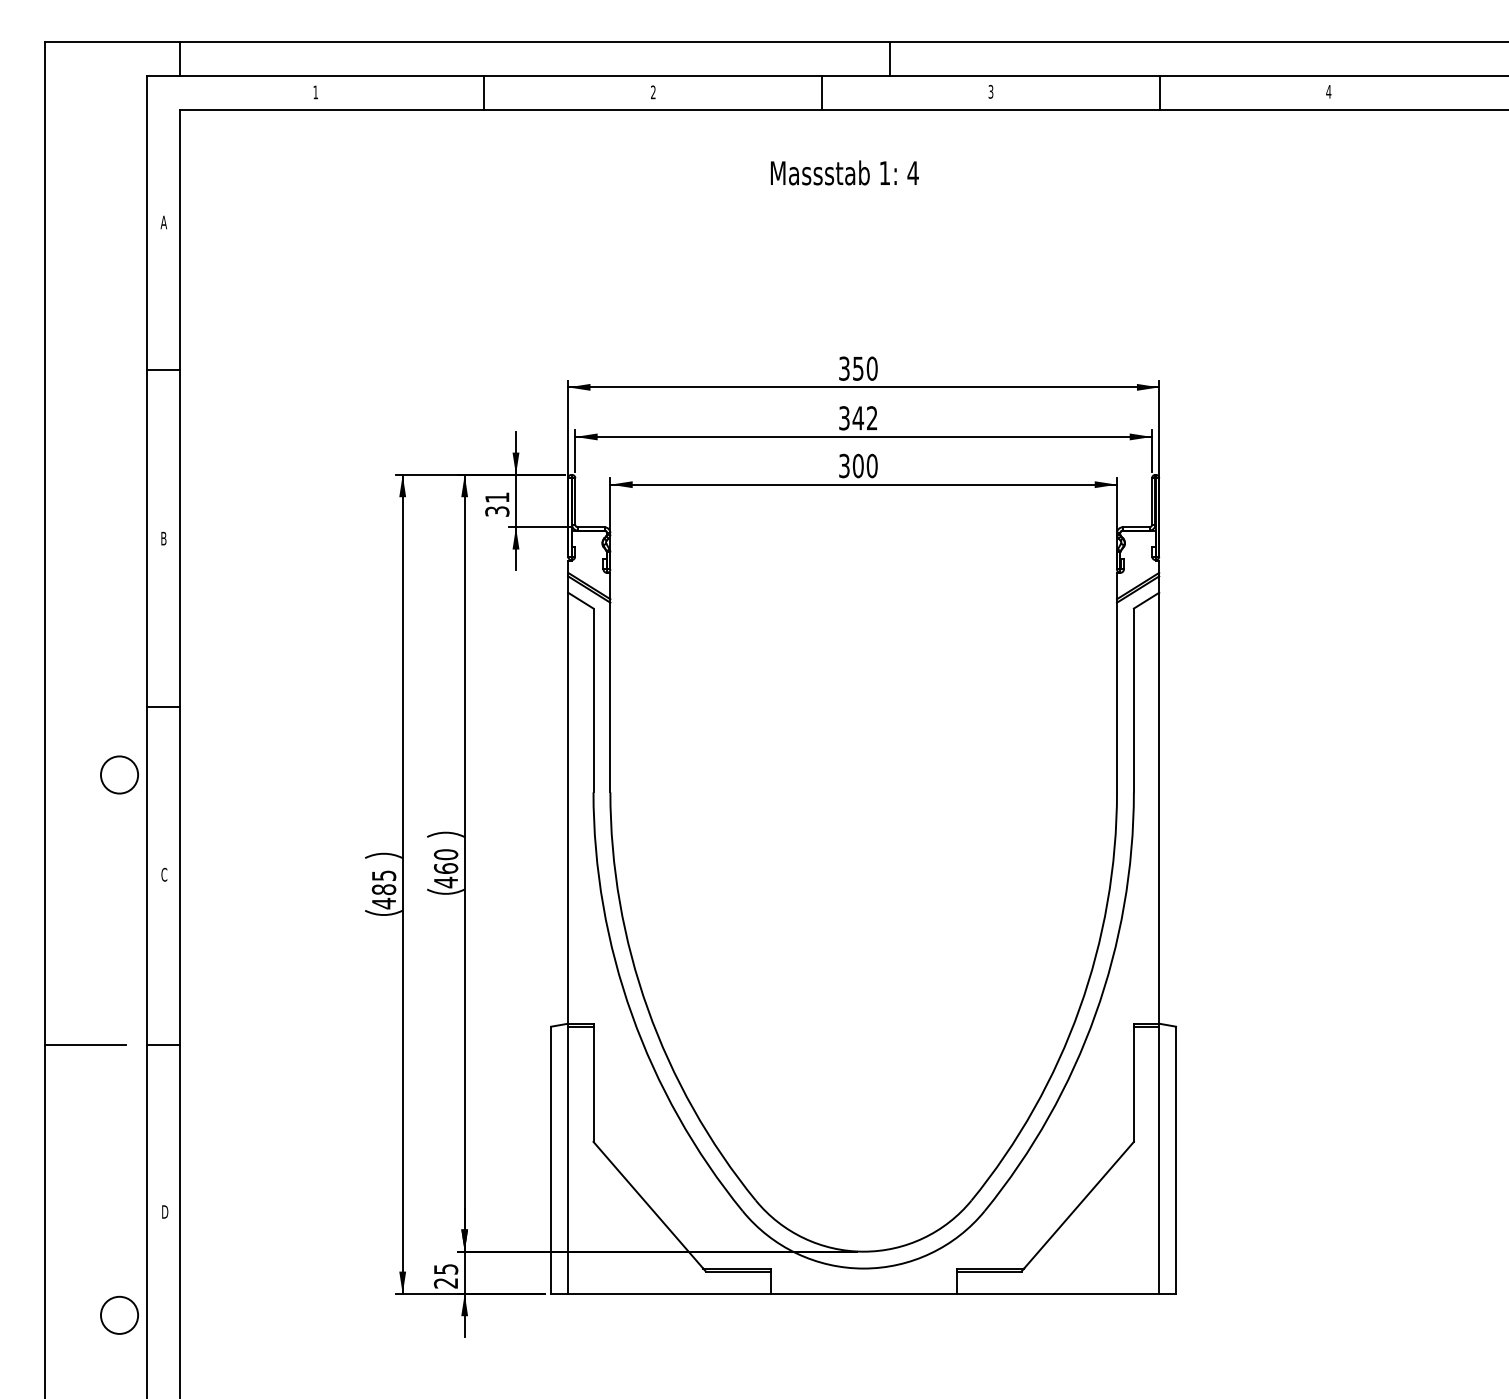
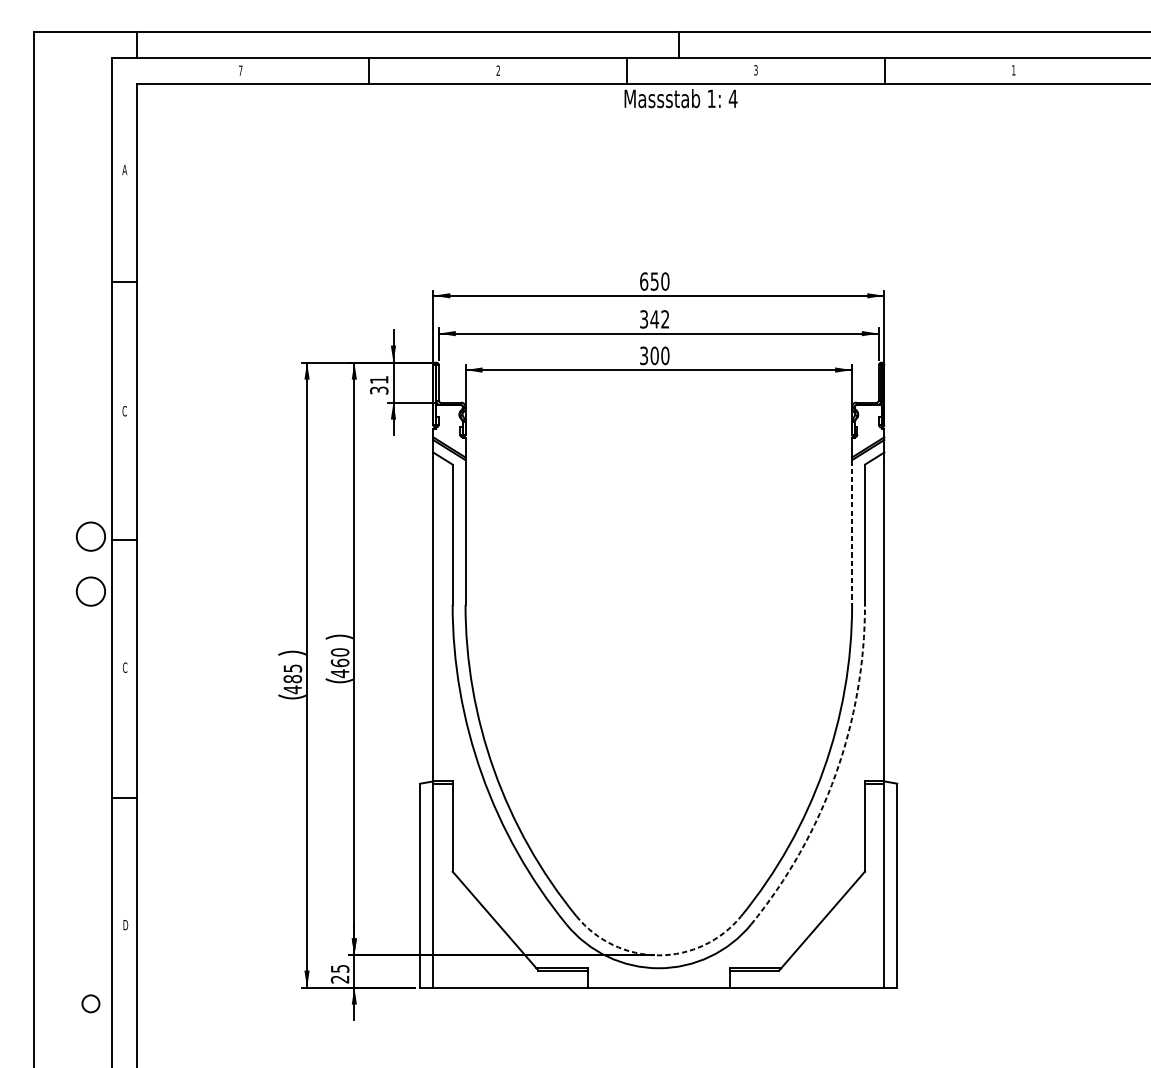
text: (1328, 91) -> (1013, 70), 4 -> 1
text: (315, 92) -> (240, 70), 1 -> 7
text: (844, 172) -> (680, 98), moved
text: (844, 368) -> (644, 281), 350 -> 650
text: (163, 538) -> (124, 411), B -> C
line: (1117, 697) -> (852, 532), solid -> dashed
circle: (119, 702) -> (90, 536), added
arc: (1095, 1014) -> (835, 774), solid -> dashed
line: (85, 1045) -> (64, 798), removed
arc: (863, 1251) -> (658, 955), solid -> dashed
circle: (119, 1314) -> (90, 1003), size x0.6

